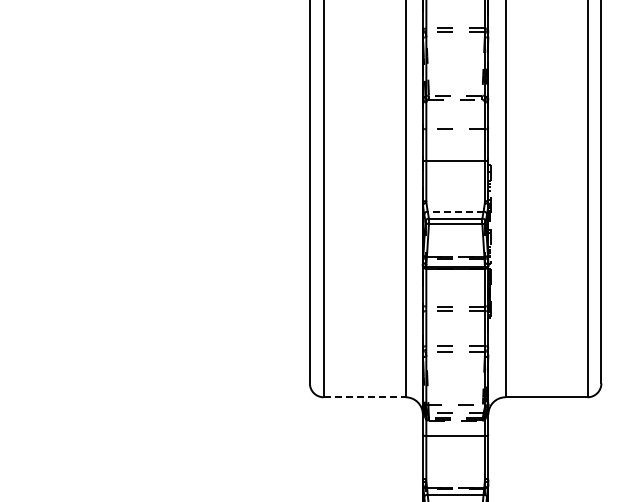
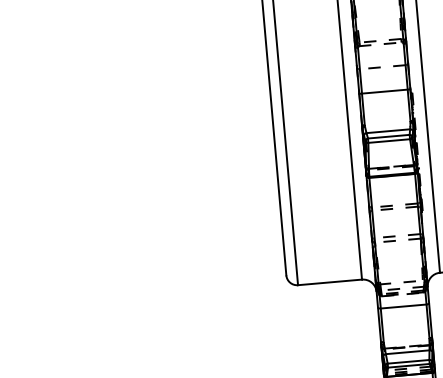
line: (455, 211) -> (388, 131), dashed -> solid
line: (364, 397) -> (329, 282), dashed -> solid

